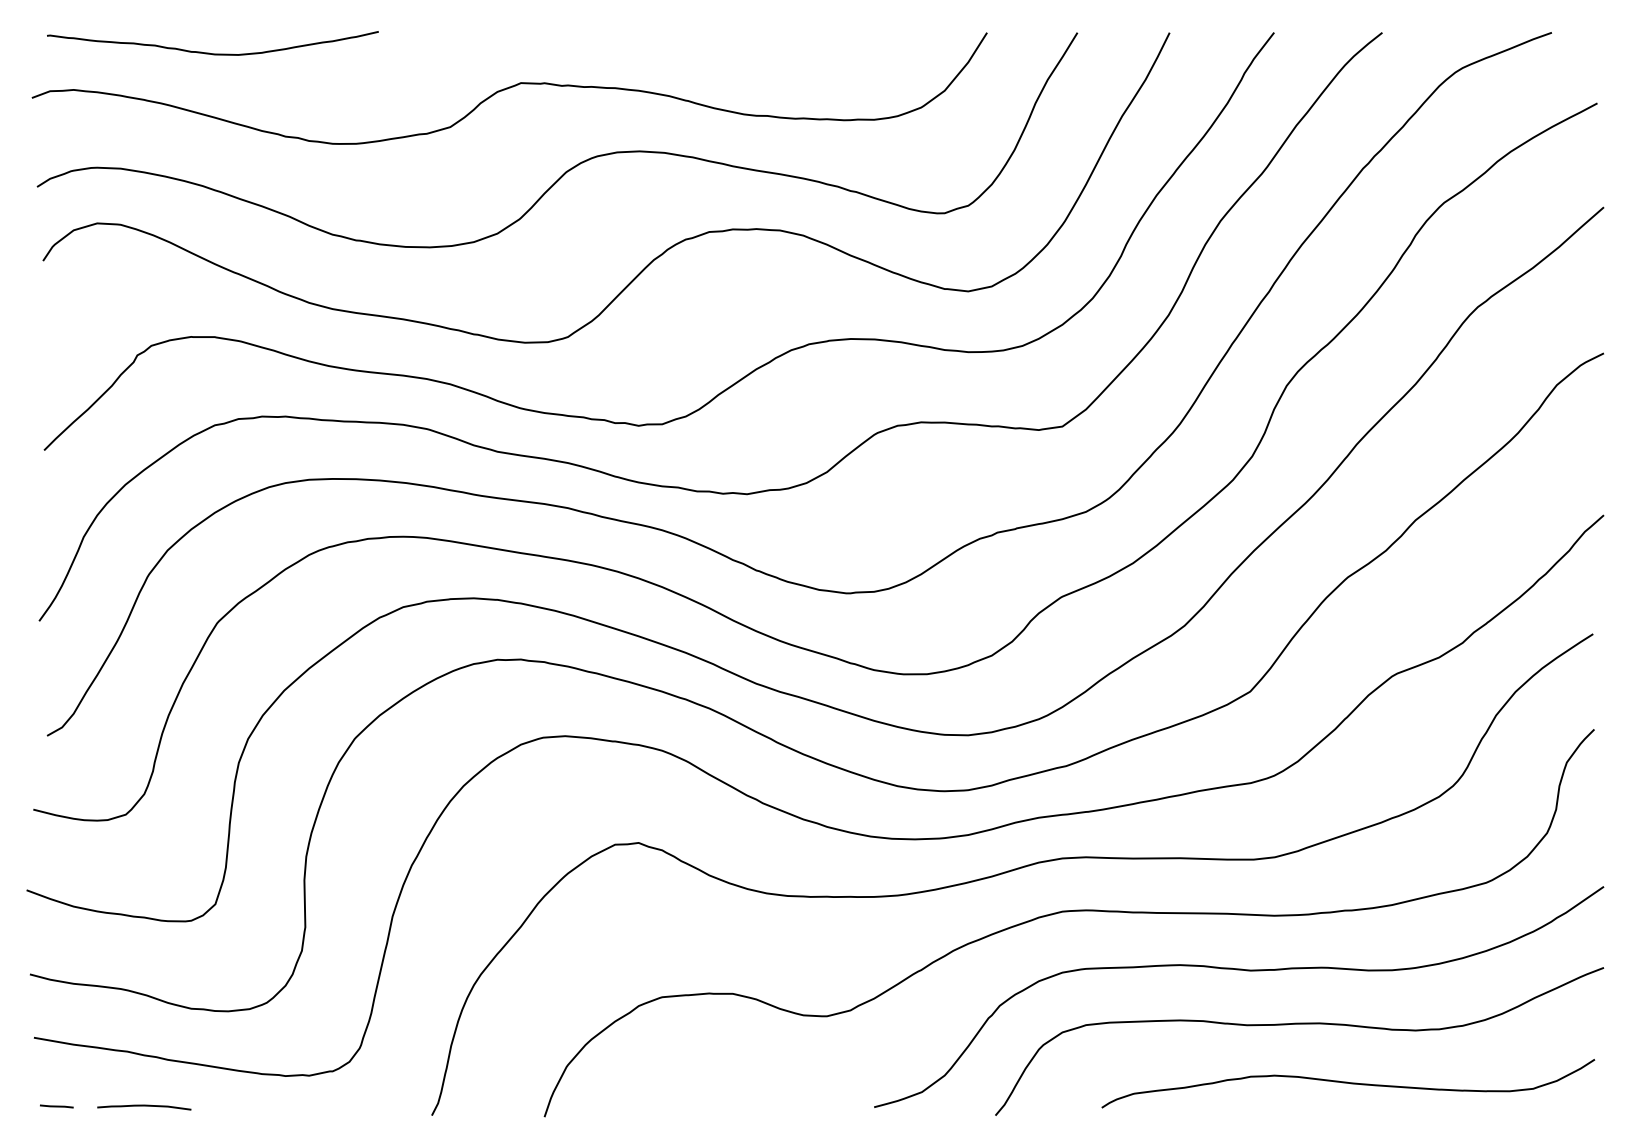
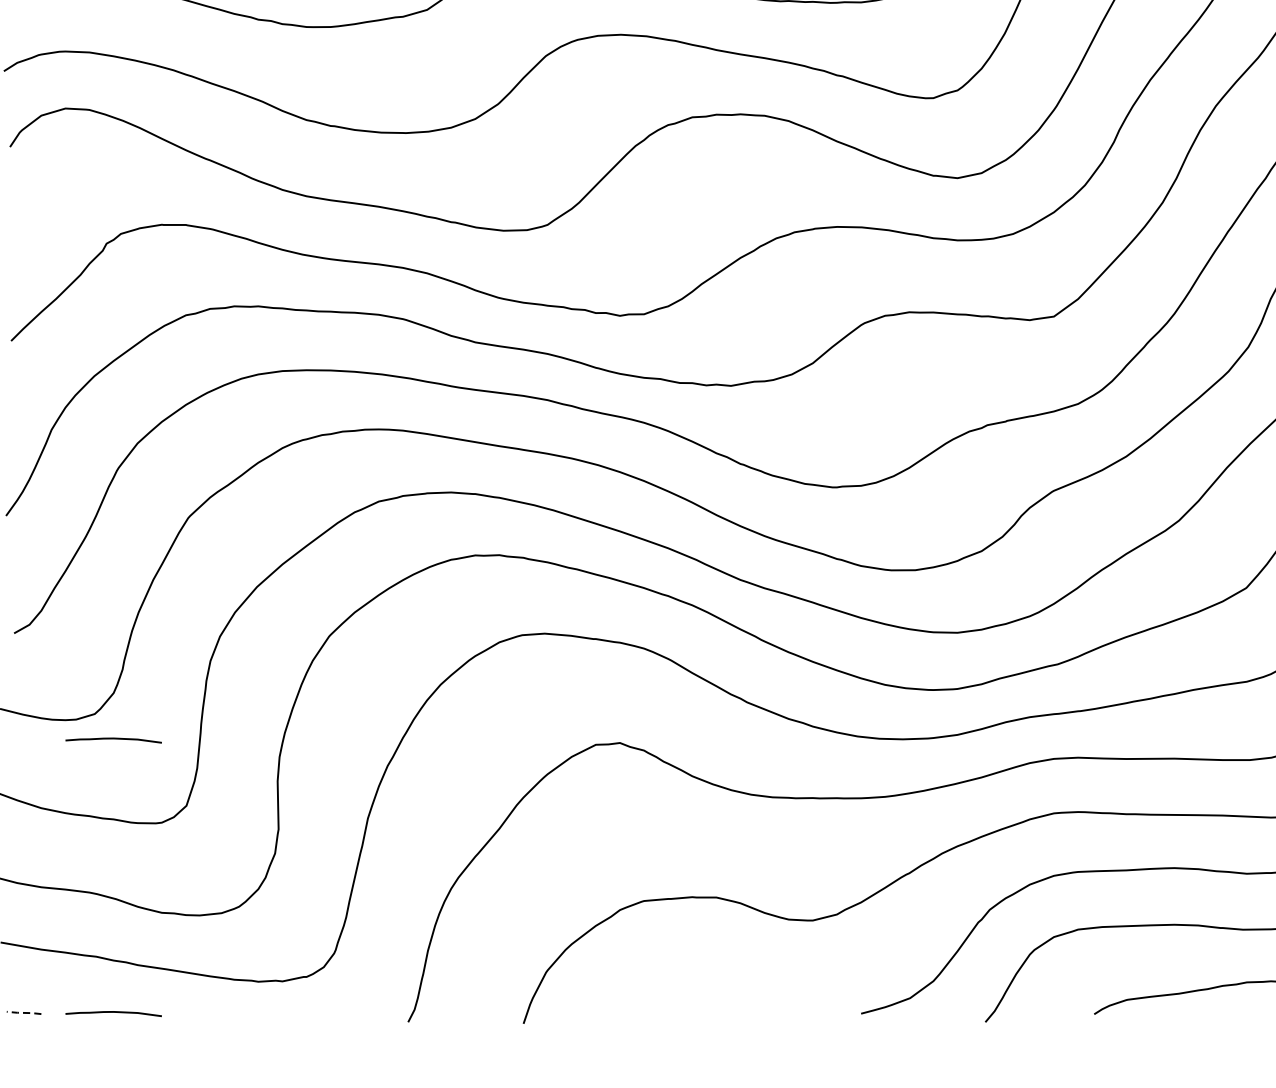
curve: (144, 839) -> (113, 739), added
line: (56, 1106) -> (23, 1012), solid -> dashed

